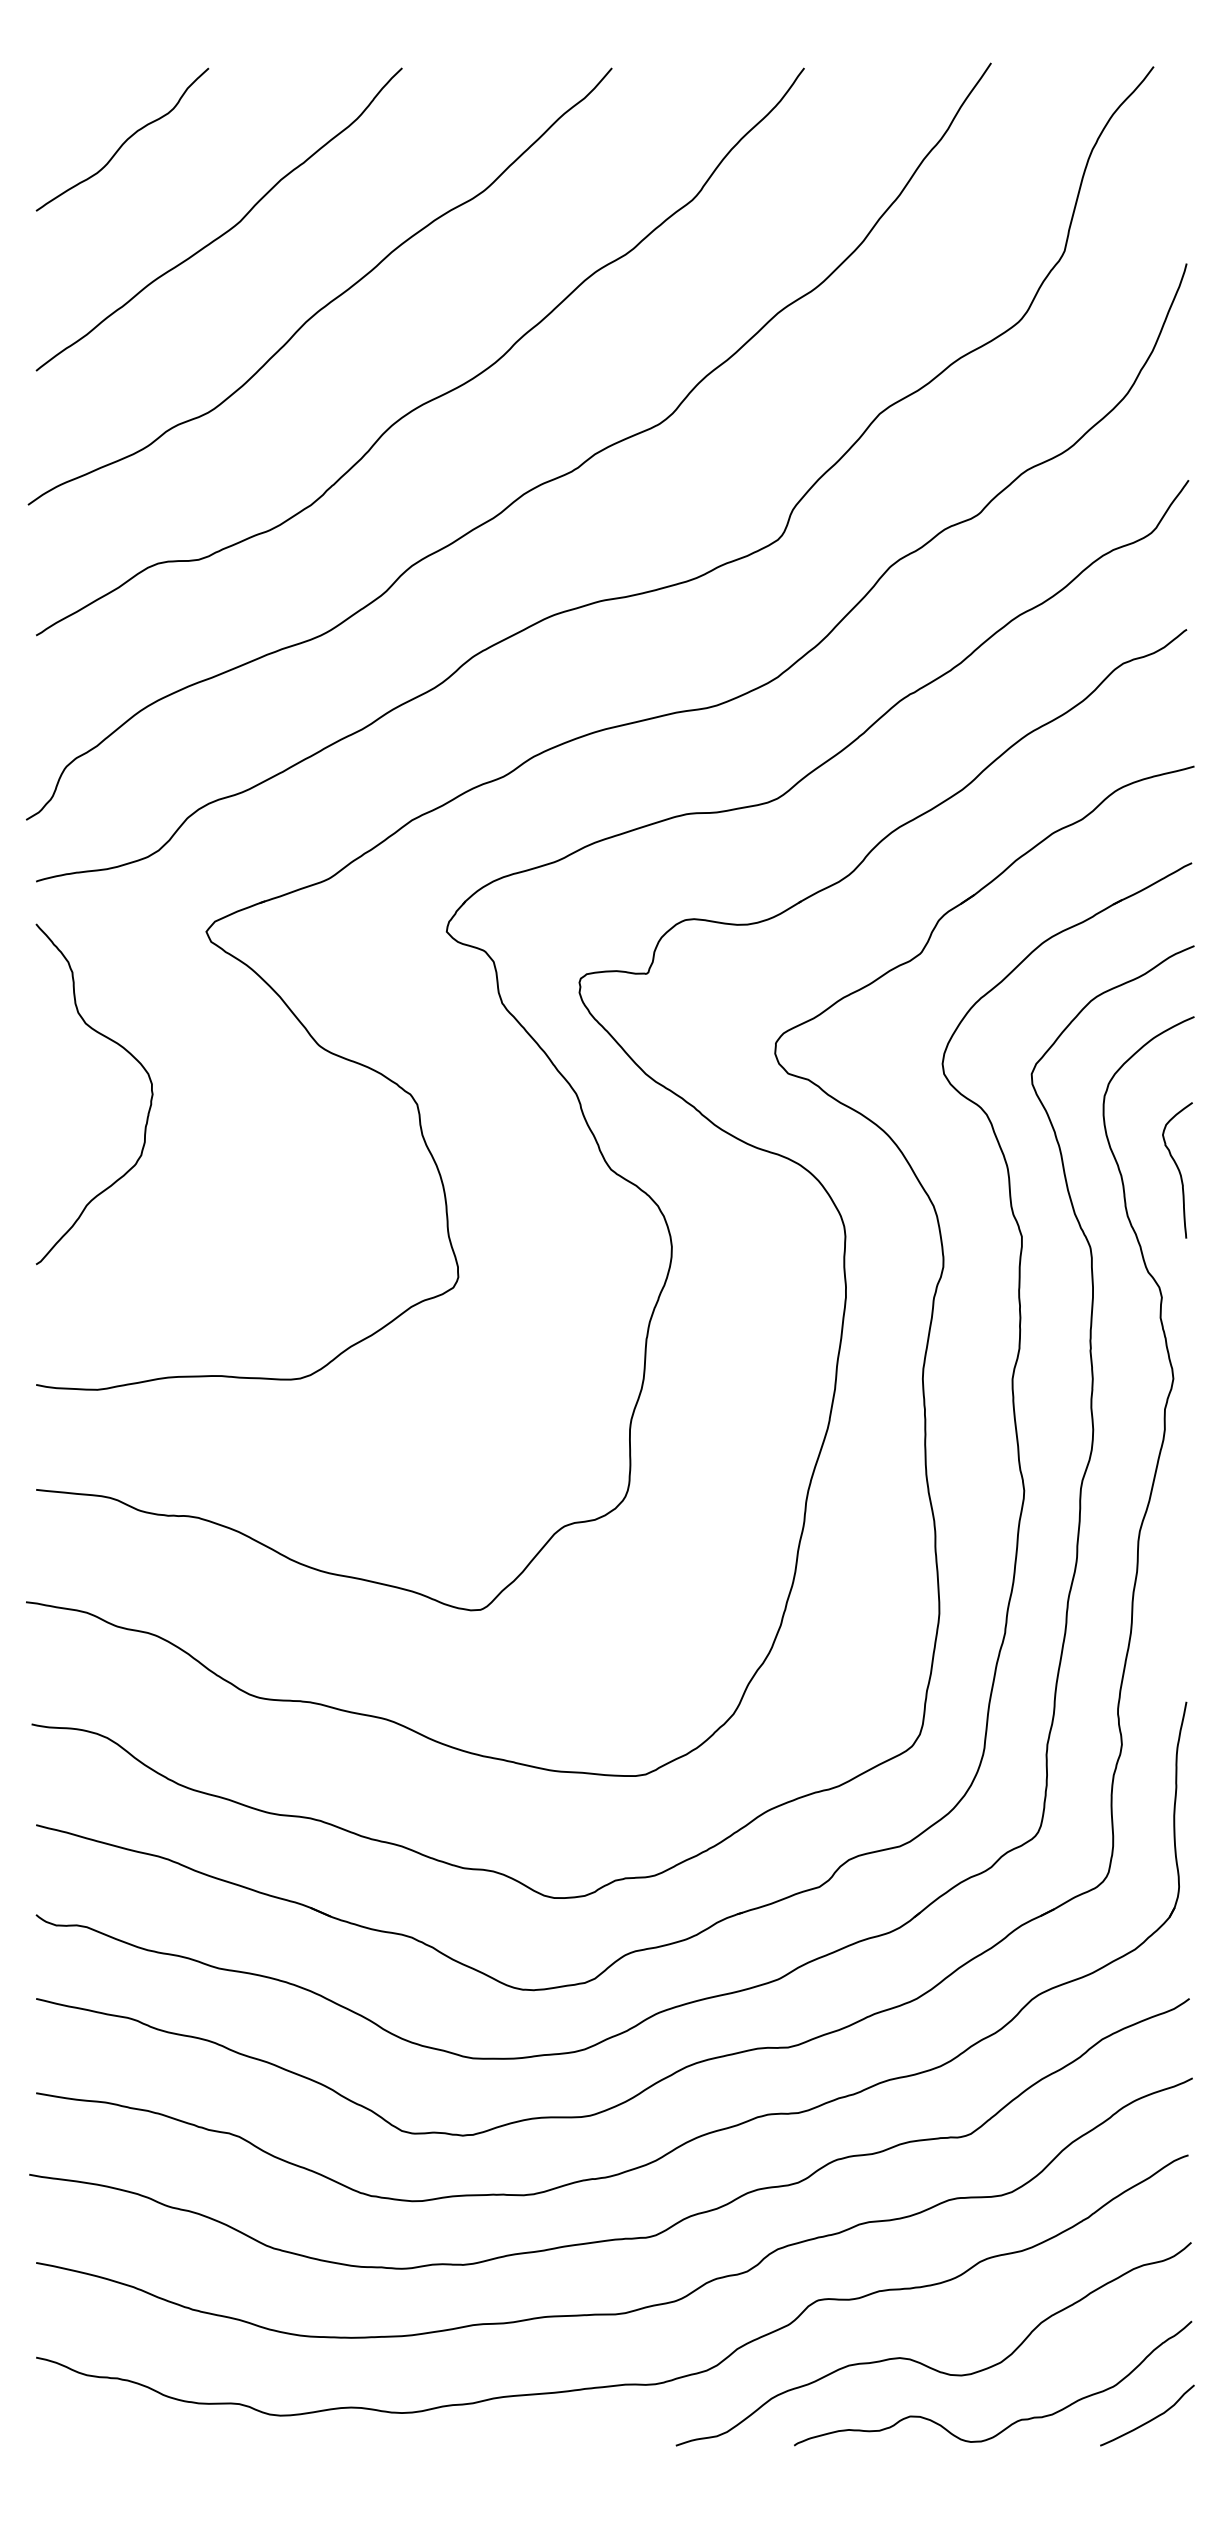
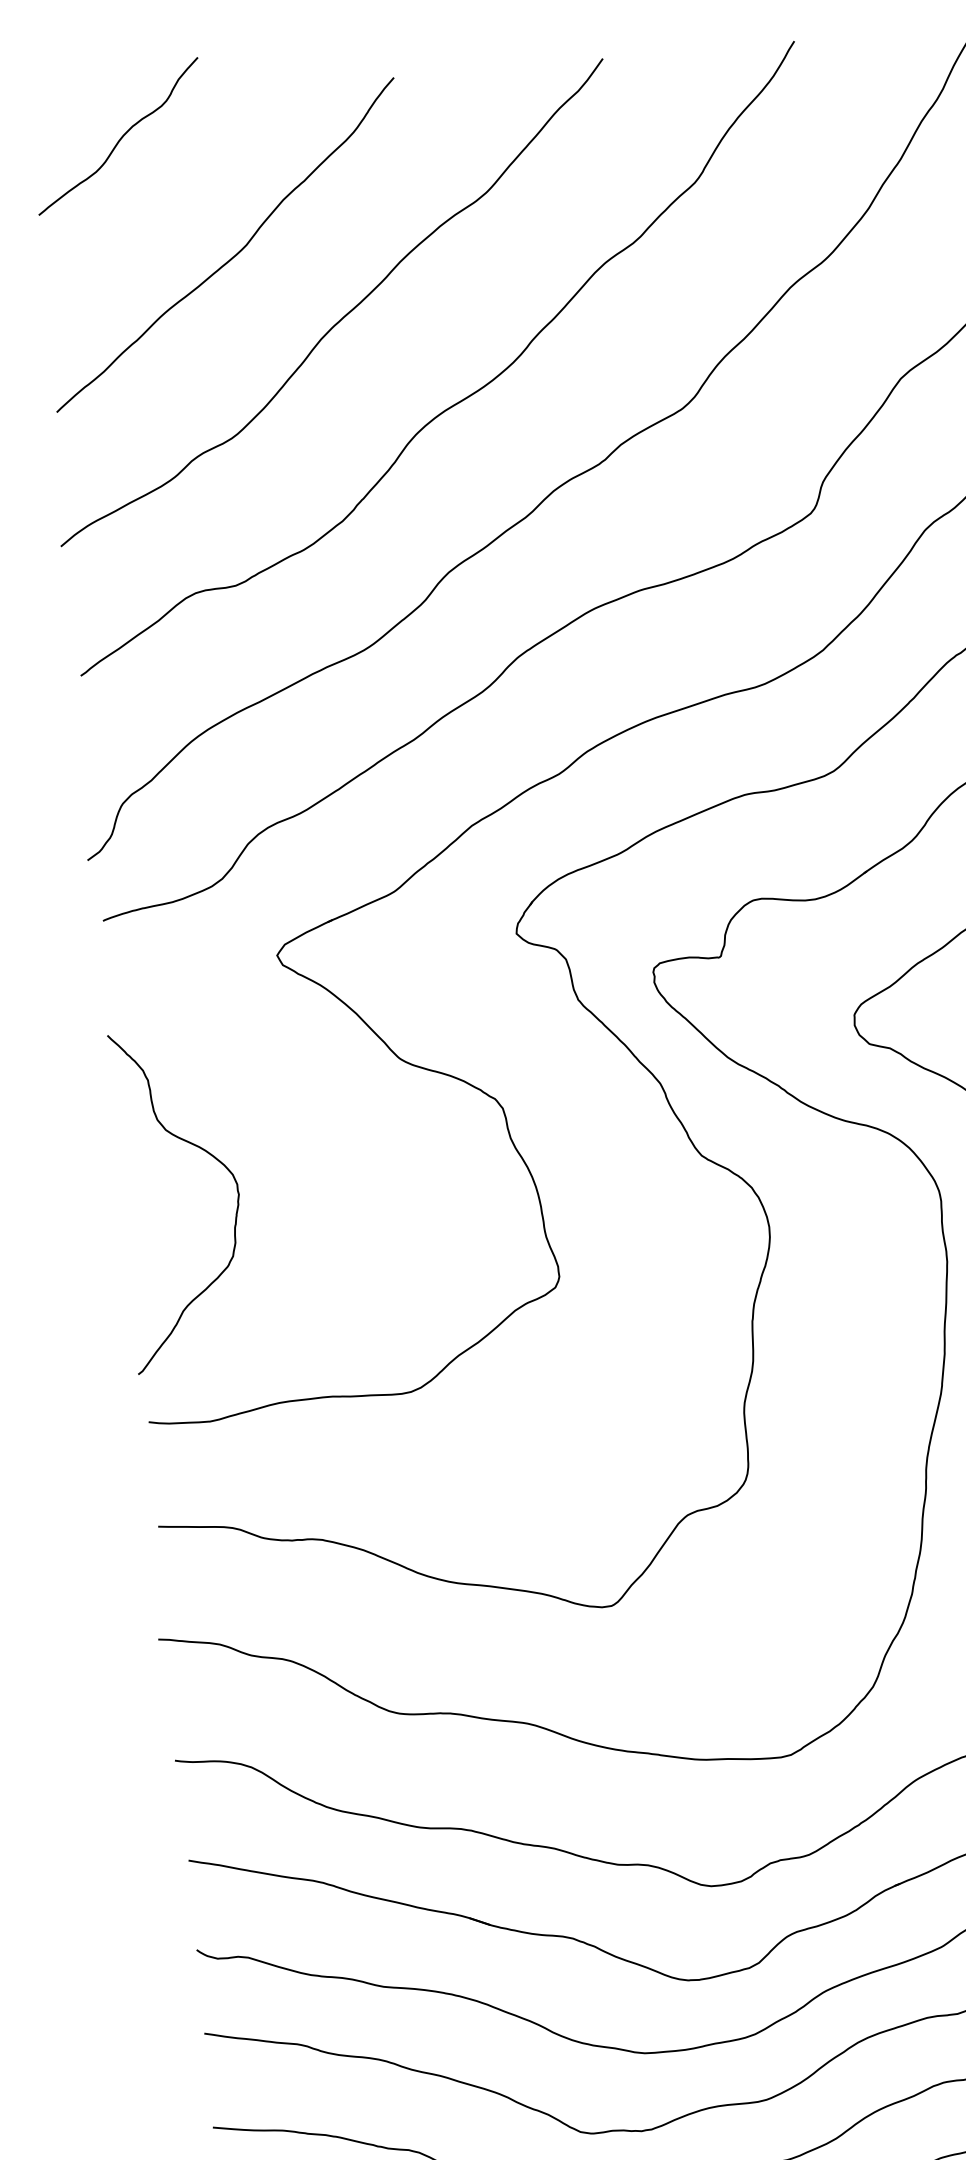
curve: (124, 141) -> (120, 138), moved
curve: (131, 1056) -> (214, 1158), moved

